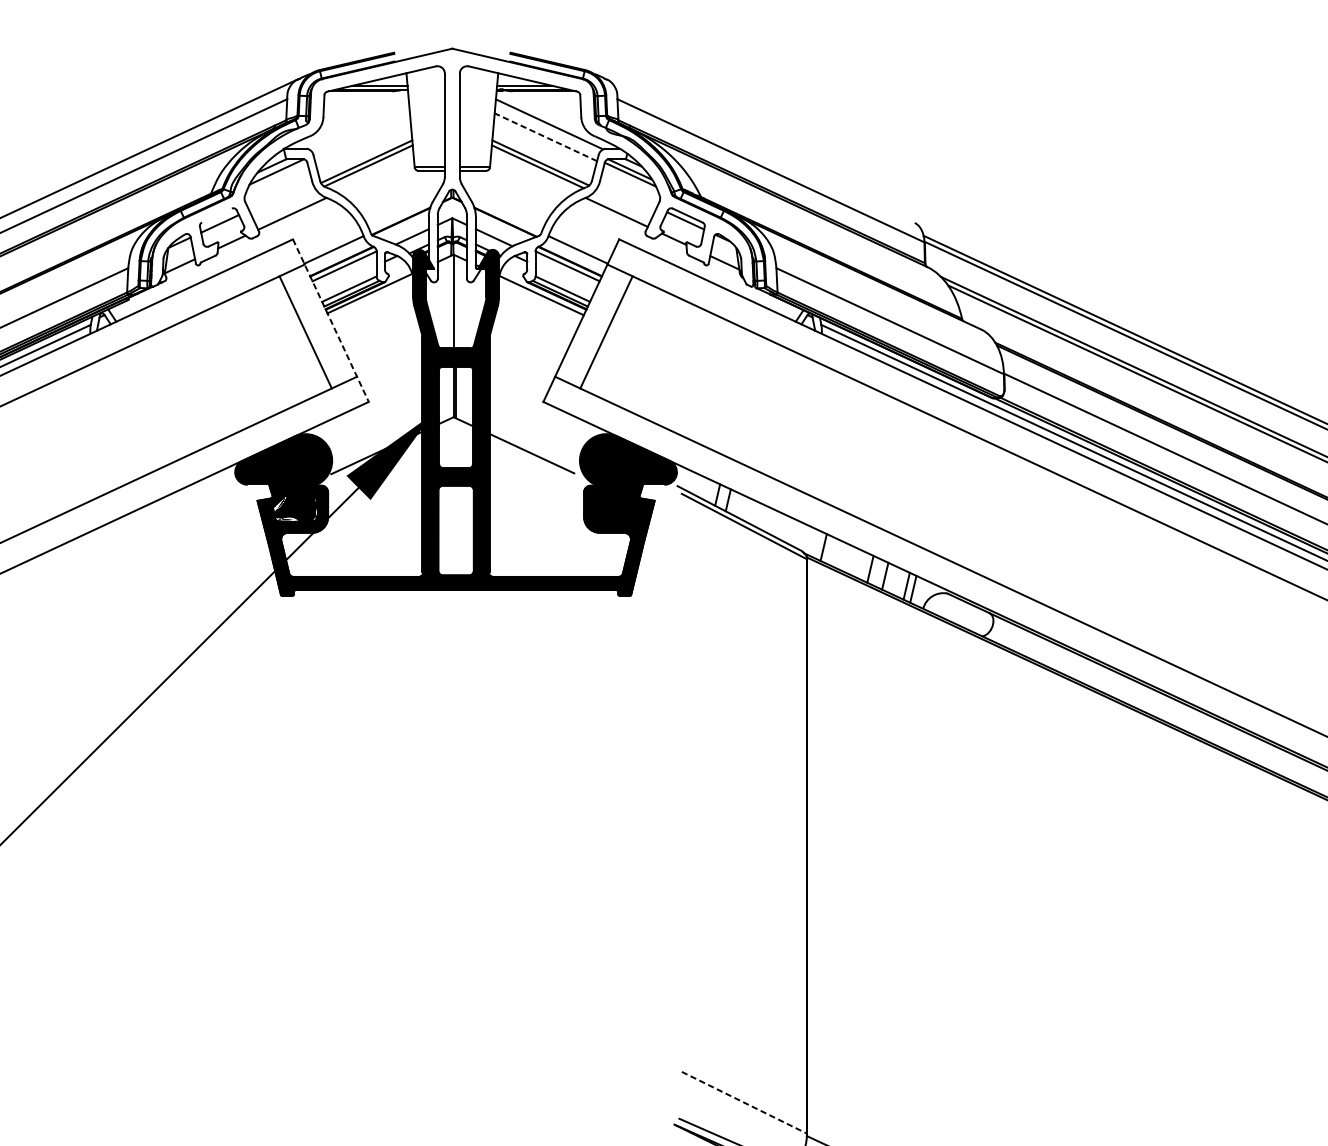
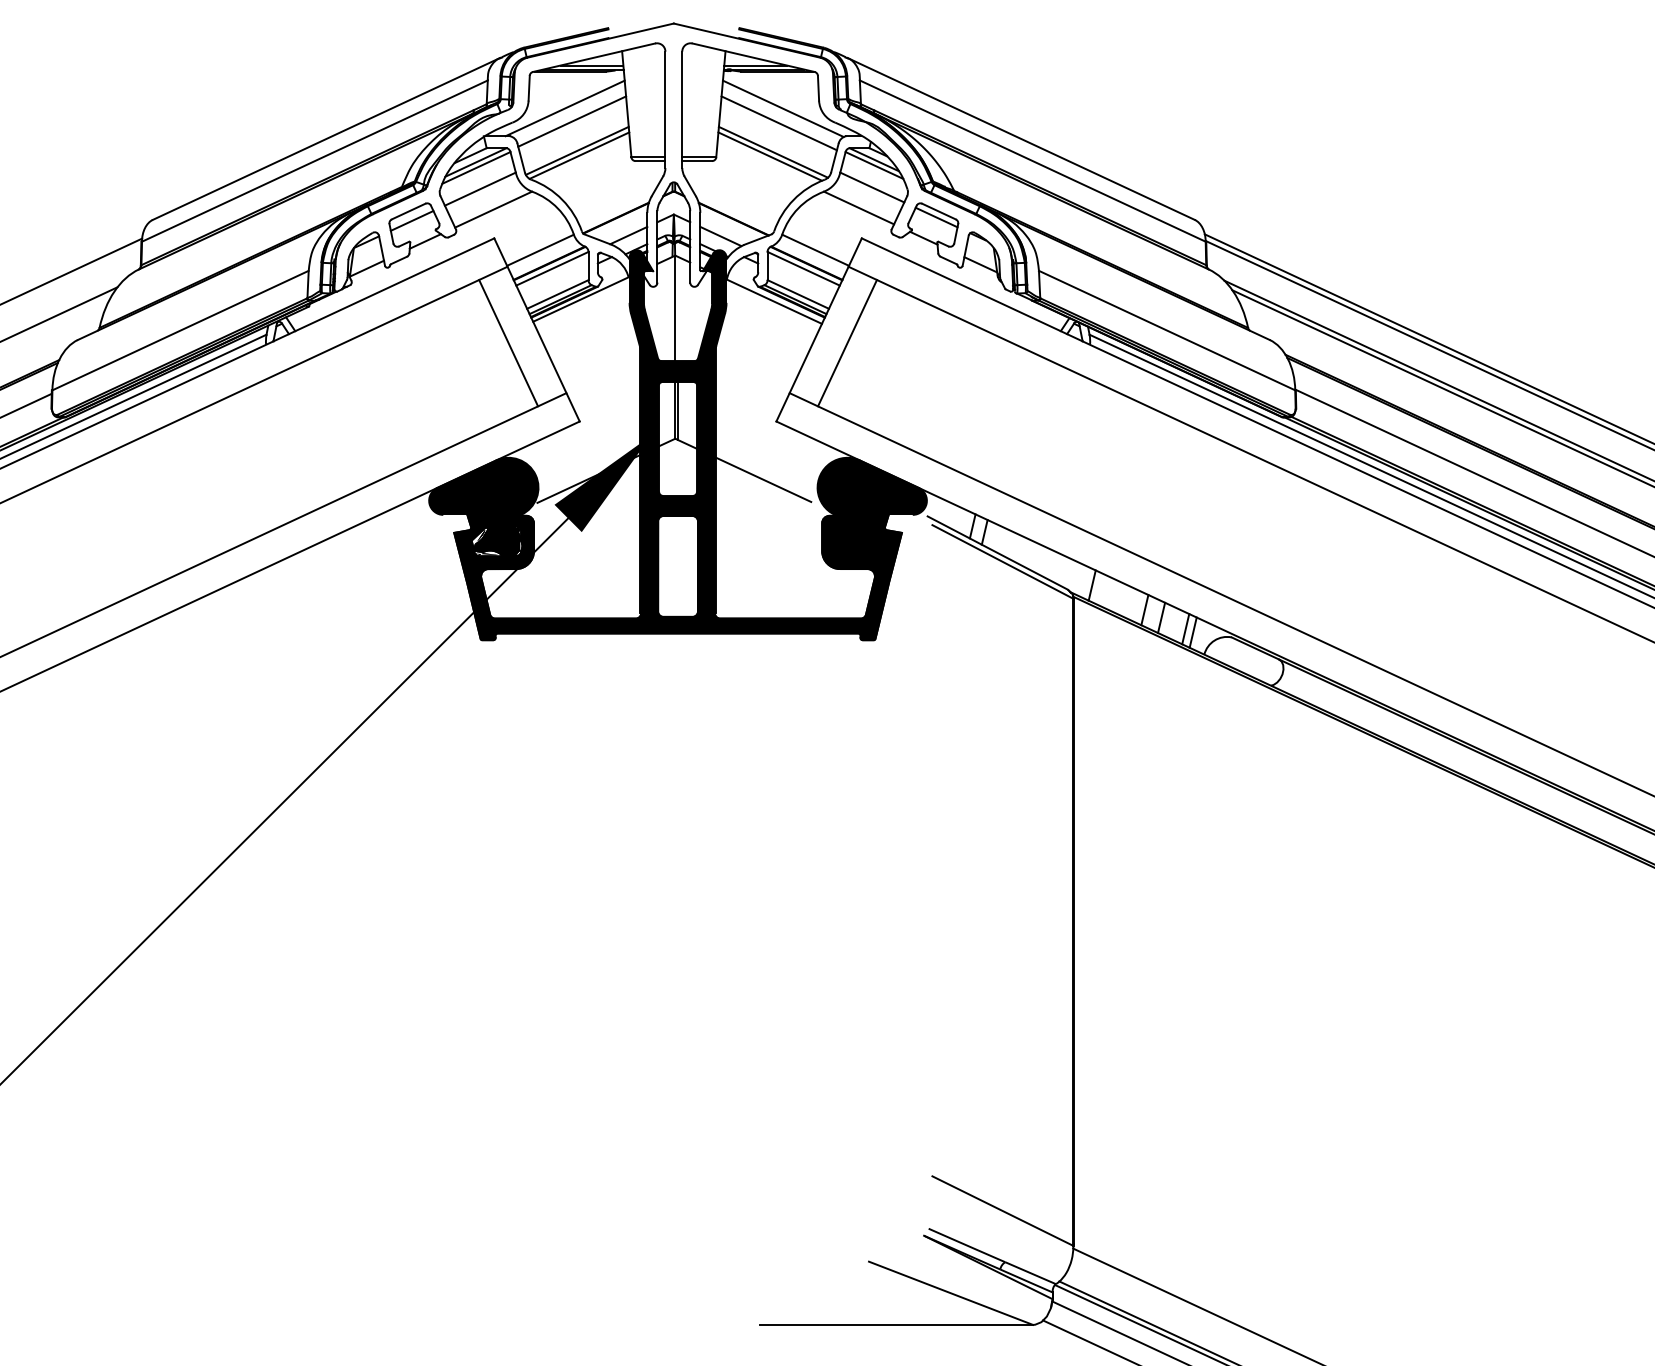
line: (355, 124) -> (564, 108), added
line: (362, 135) -> (572, 121), added
line: (546, 137) -> (779, 123), dashed -> solid
line: (760, 150) -> (1020, 138), added
line: (277, 176) -> (476, 167), added
line: (628, 194) -> (872, 187), added
line: (279, 195) -> (479, 188), added
line: (216, 215) -> (408, 211), added
line: (331, 321) -> (537, 330), dashed -> solid
line: (744, 1103) -> (1002, 1211), dashed -> solid

